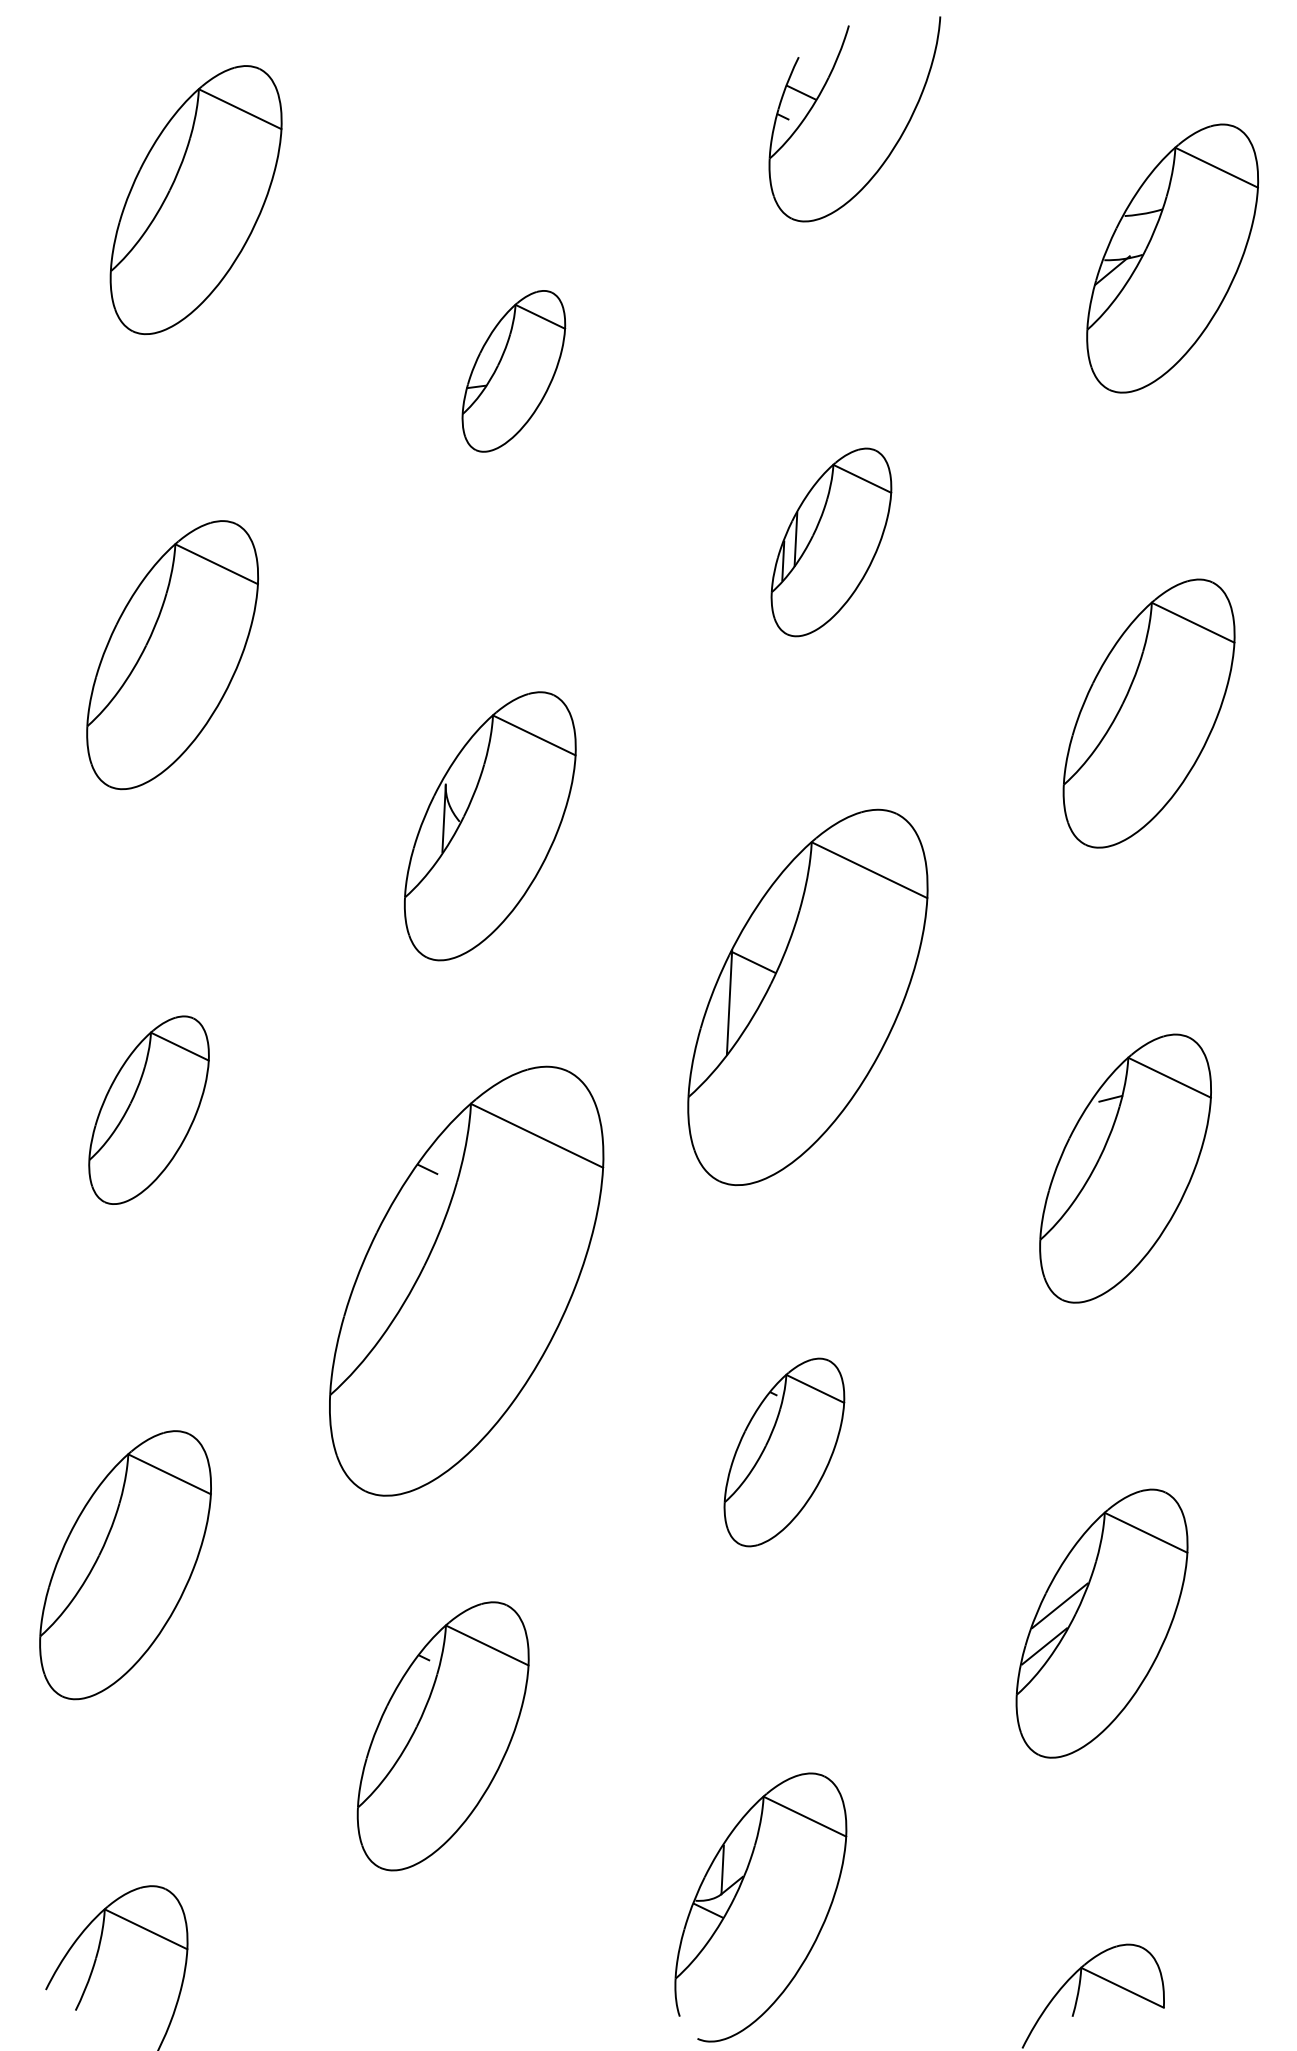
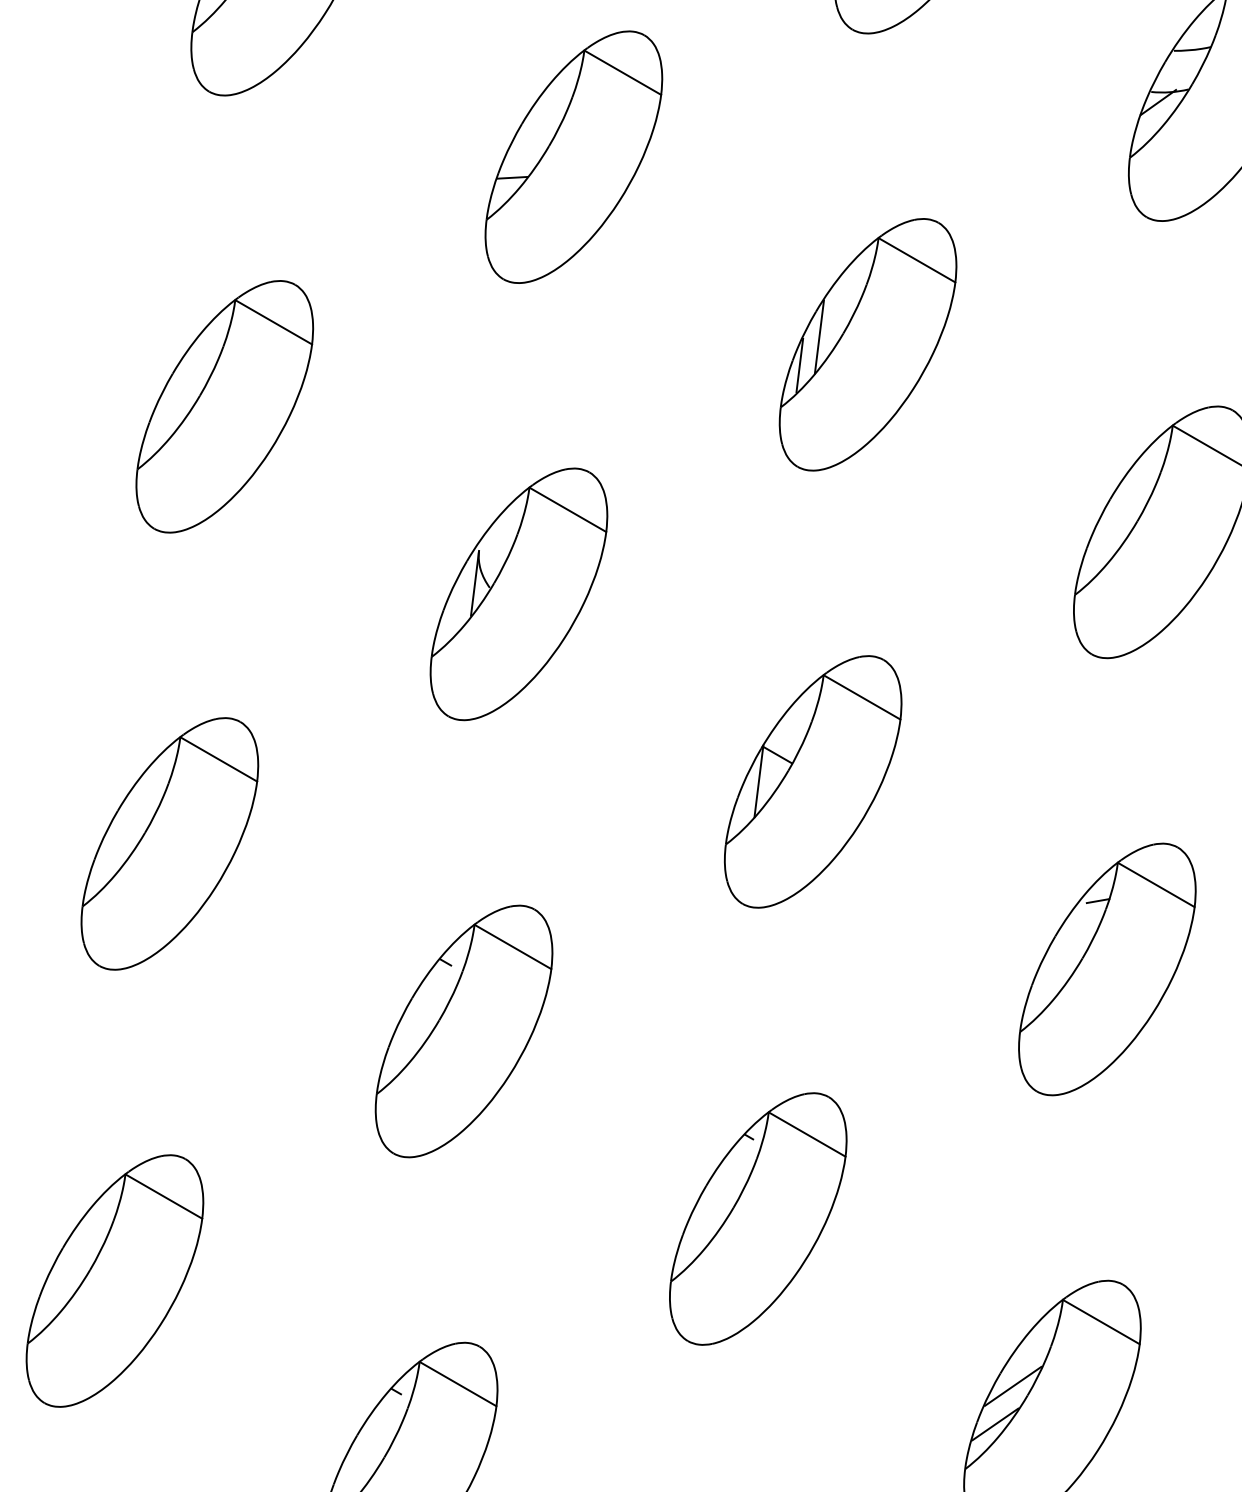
part: (513, 371) -> (573, 157), size x1.67
part: (831, 542) -> (868, 344), size x1.43
part: (807, 997) -> (812, 781), size x0.71
part: (148, 1110) -> (169, 844), size x1.43
part: (466, 1281) -> (463, 1031), size x0.62
part: (784, 1452) -> (758, 1219), size x1.43

